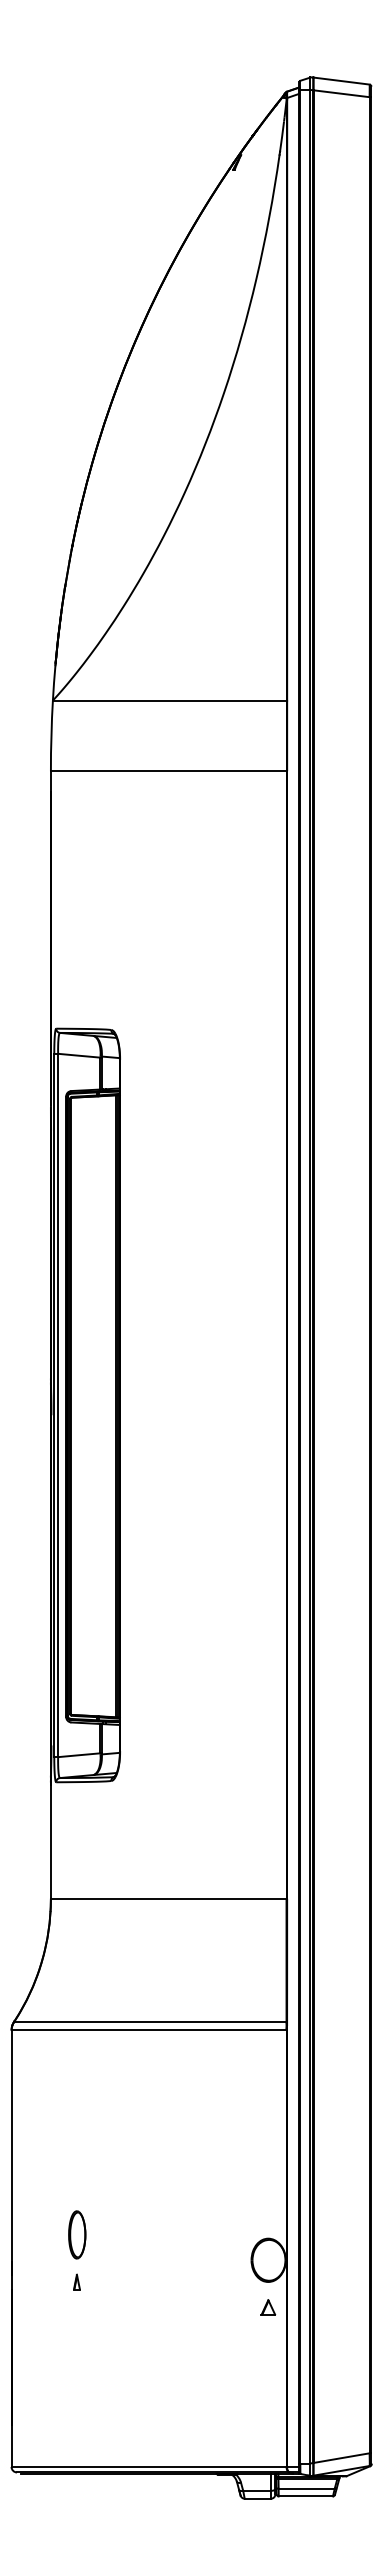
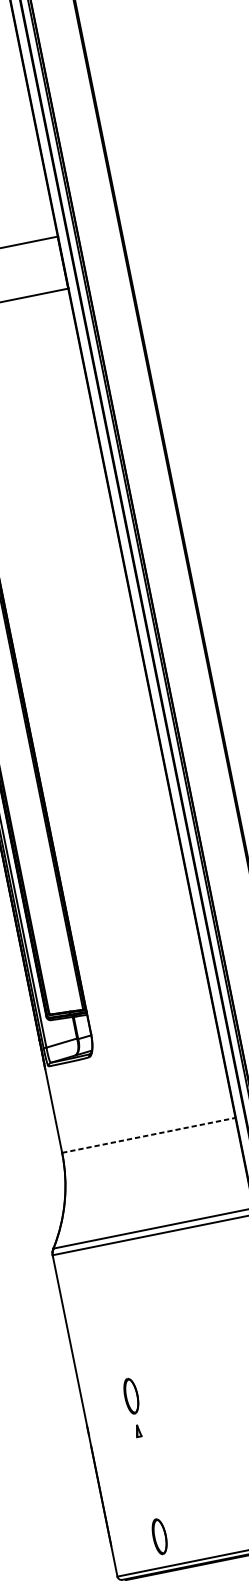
line: (169, 1898) -> (149, 1135), solid -> dashed
part: (77, 2425) -> (159, 1536), added

